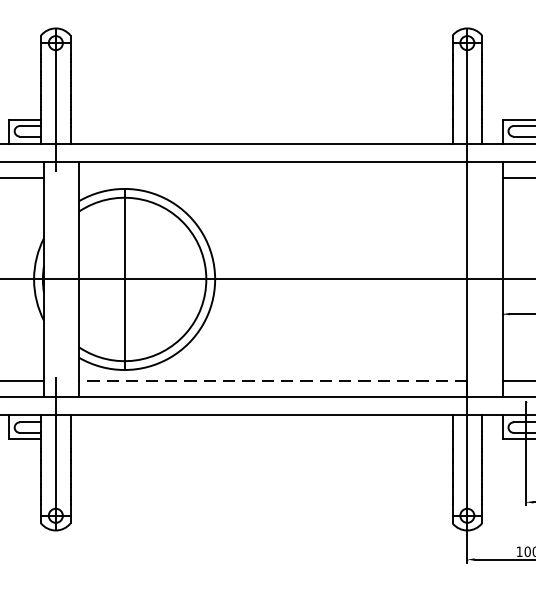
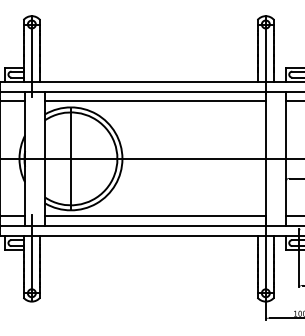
line: (273, 178) -> (155, 101), added
line: (273, 380) -> (155, 216), dashed -> solid

